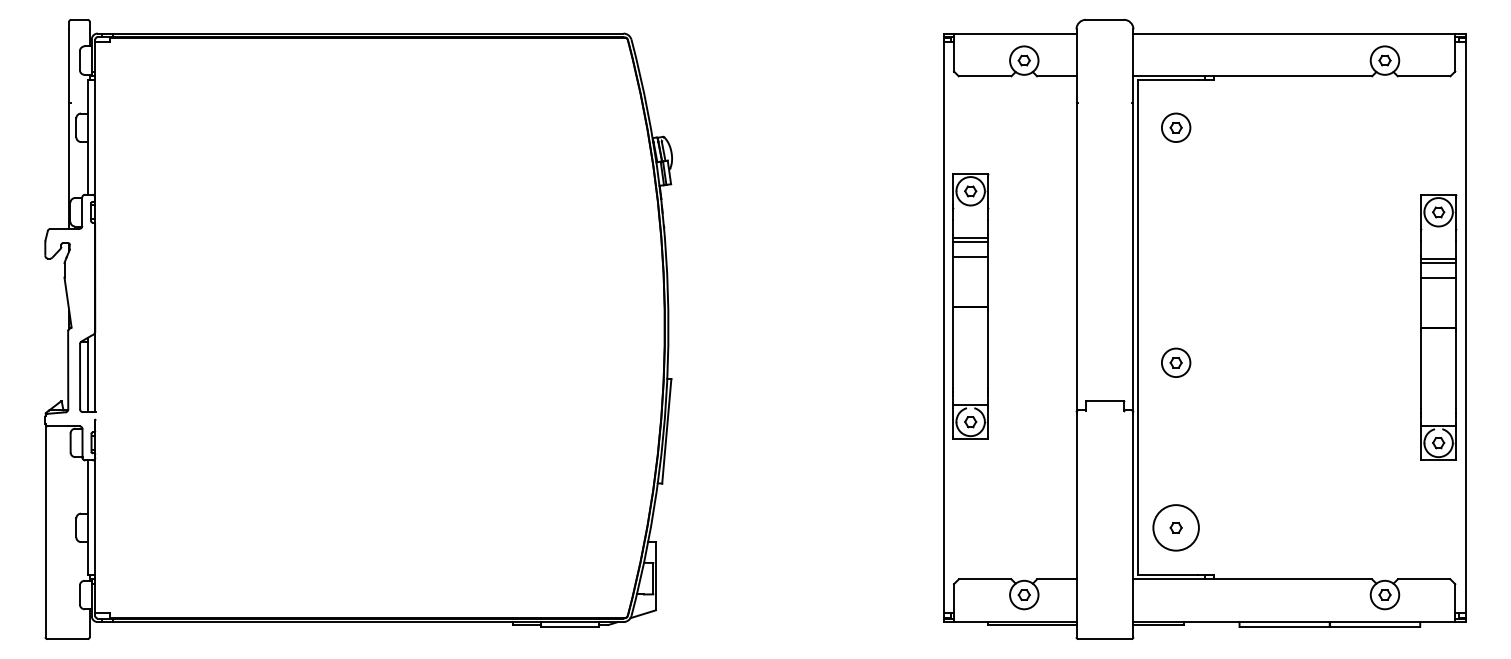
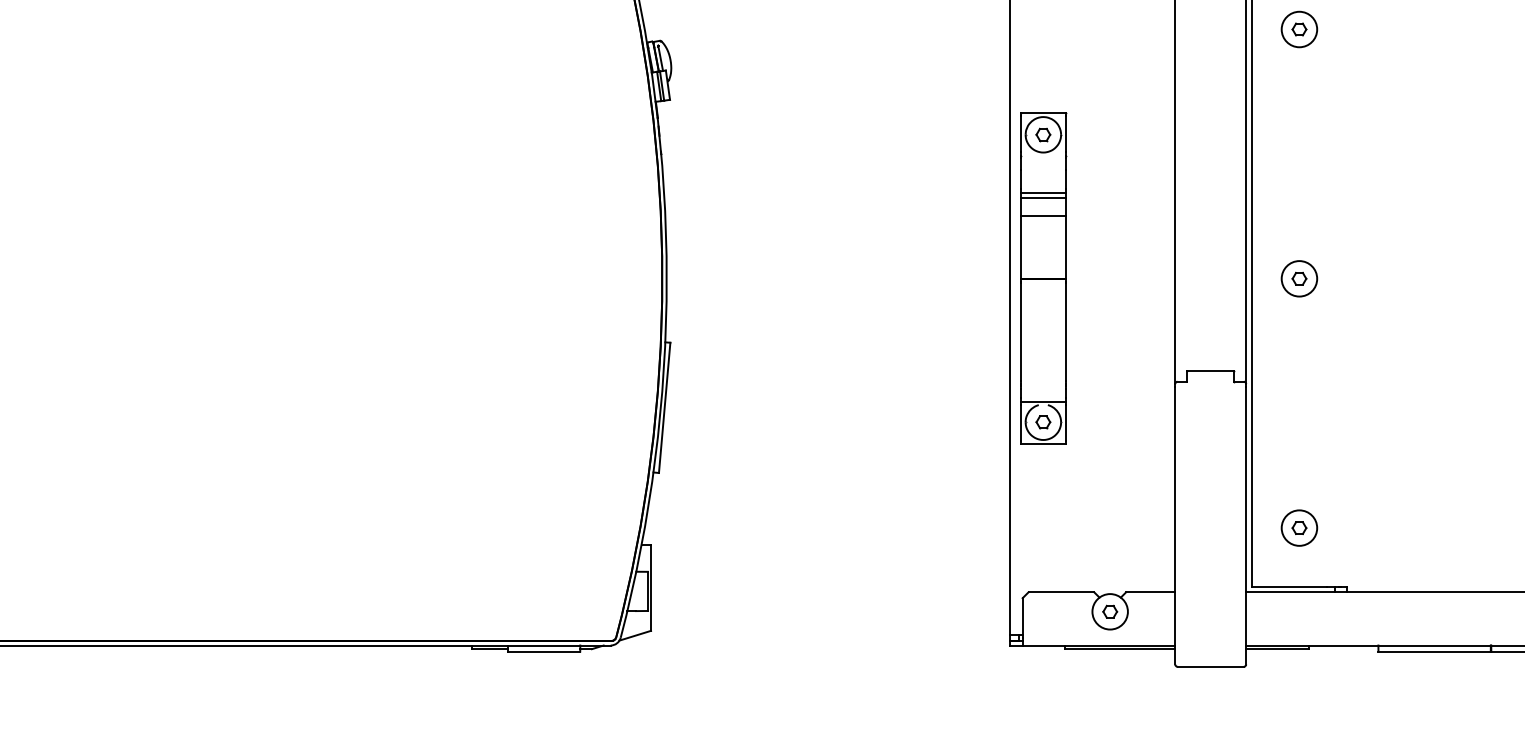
part: (970, 306) -> (1043, 278), moved
part: (1176, 362) -> (1299, 278), moved
circle: (1175, 527) -> (1298, 527), size x0.62

